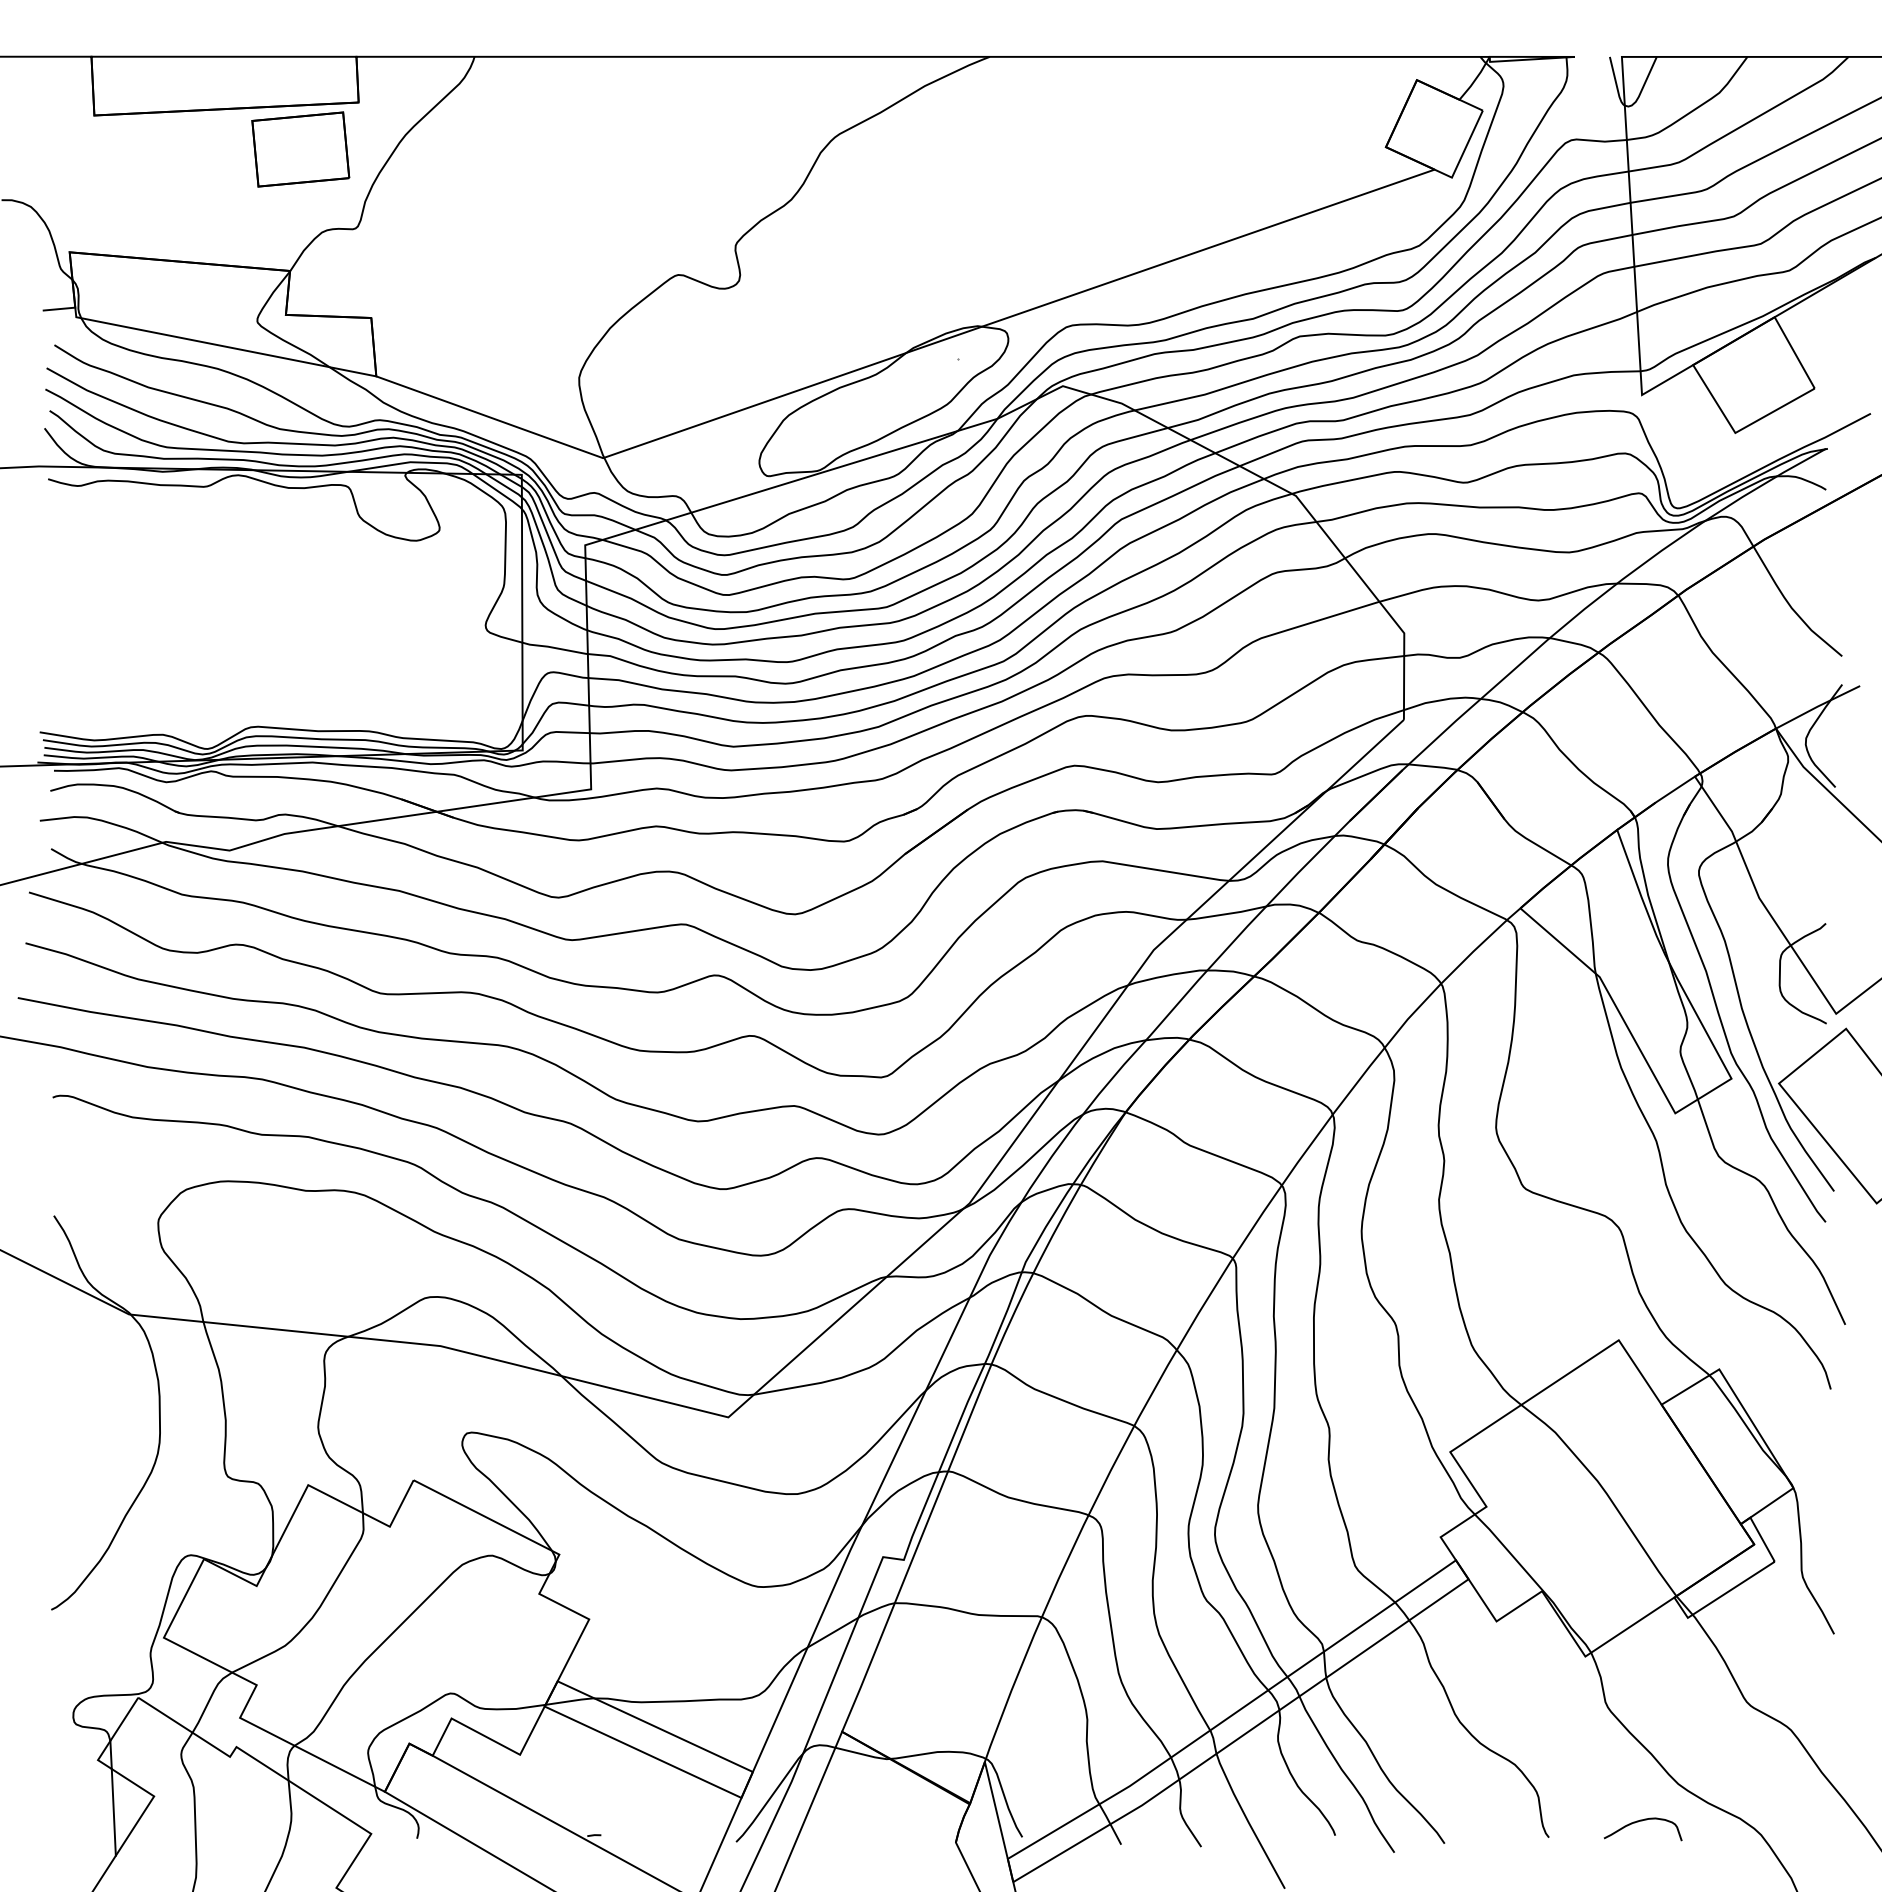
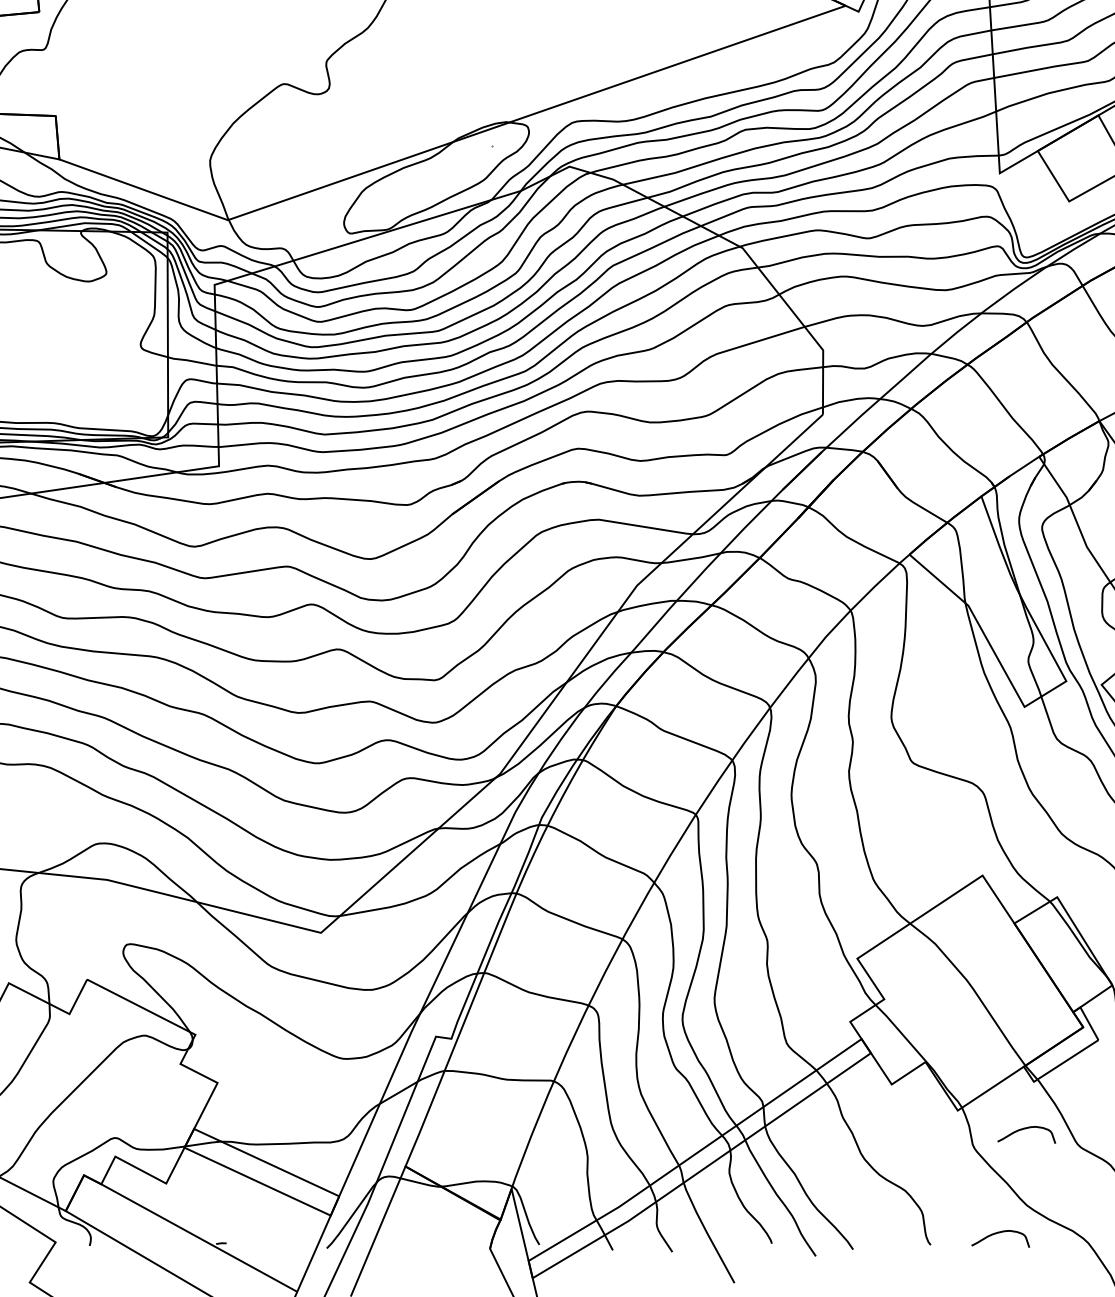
curve: (1677, 1681) -> (1026, 1129), added

